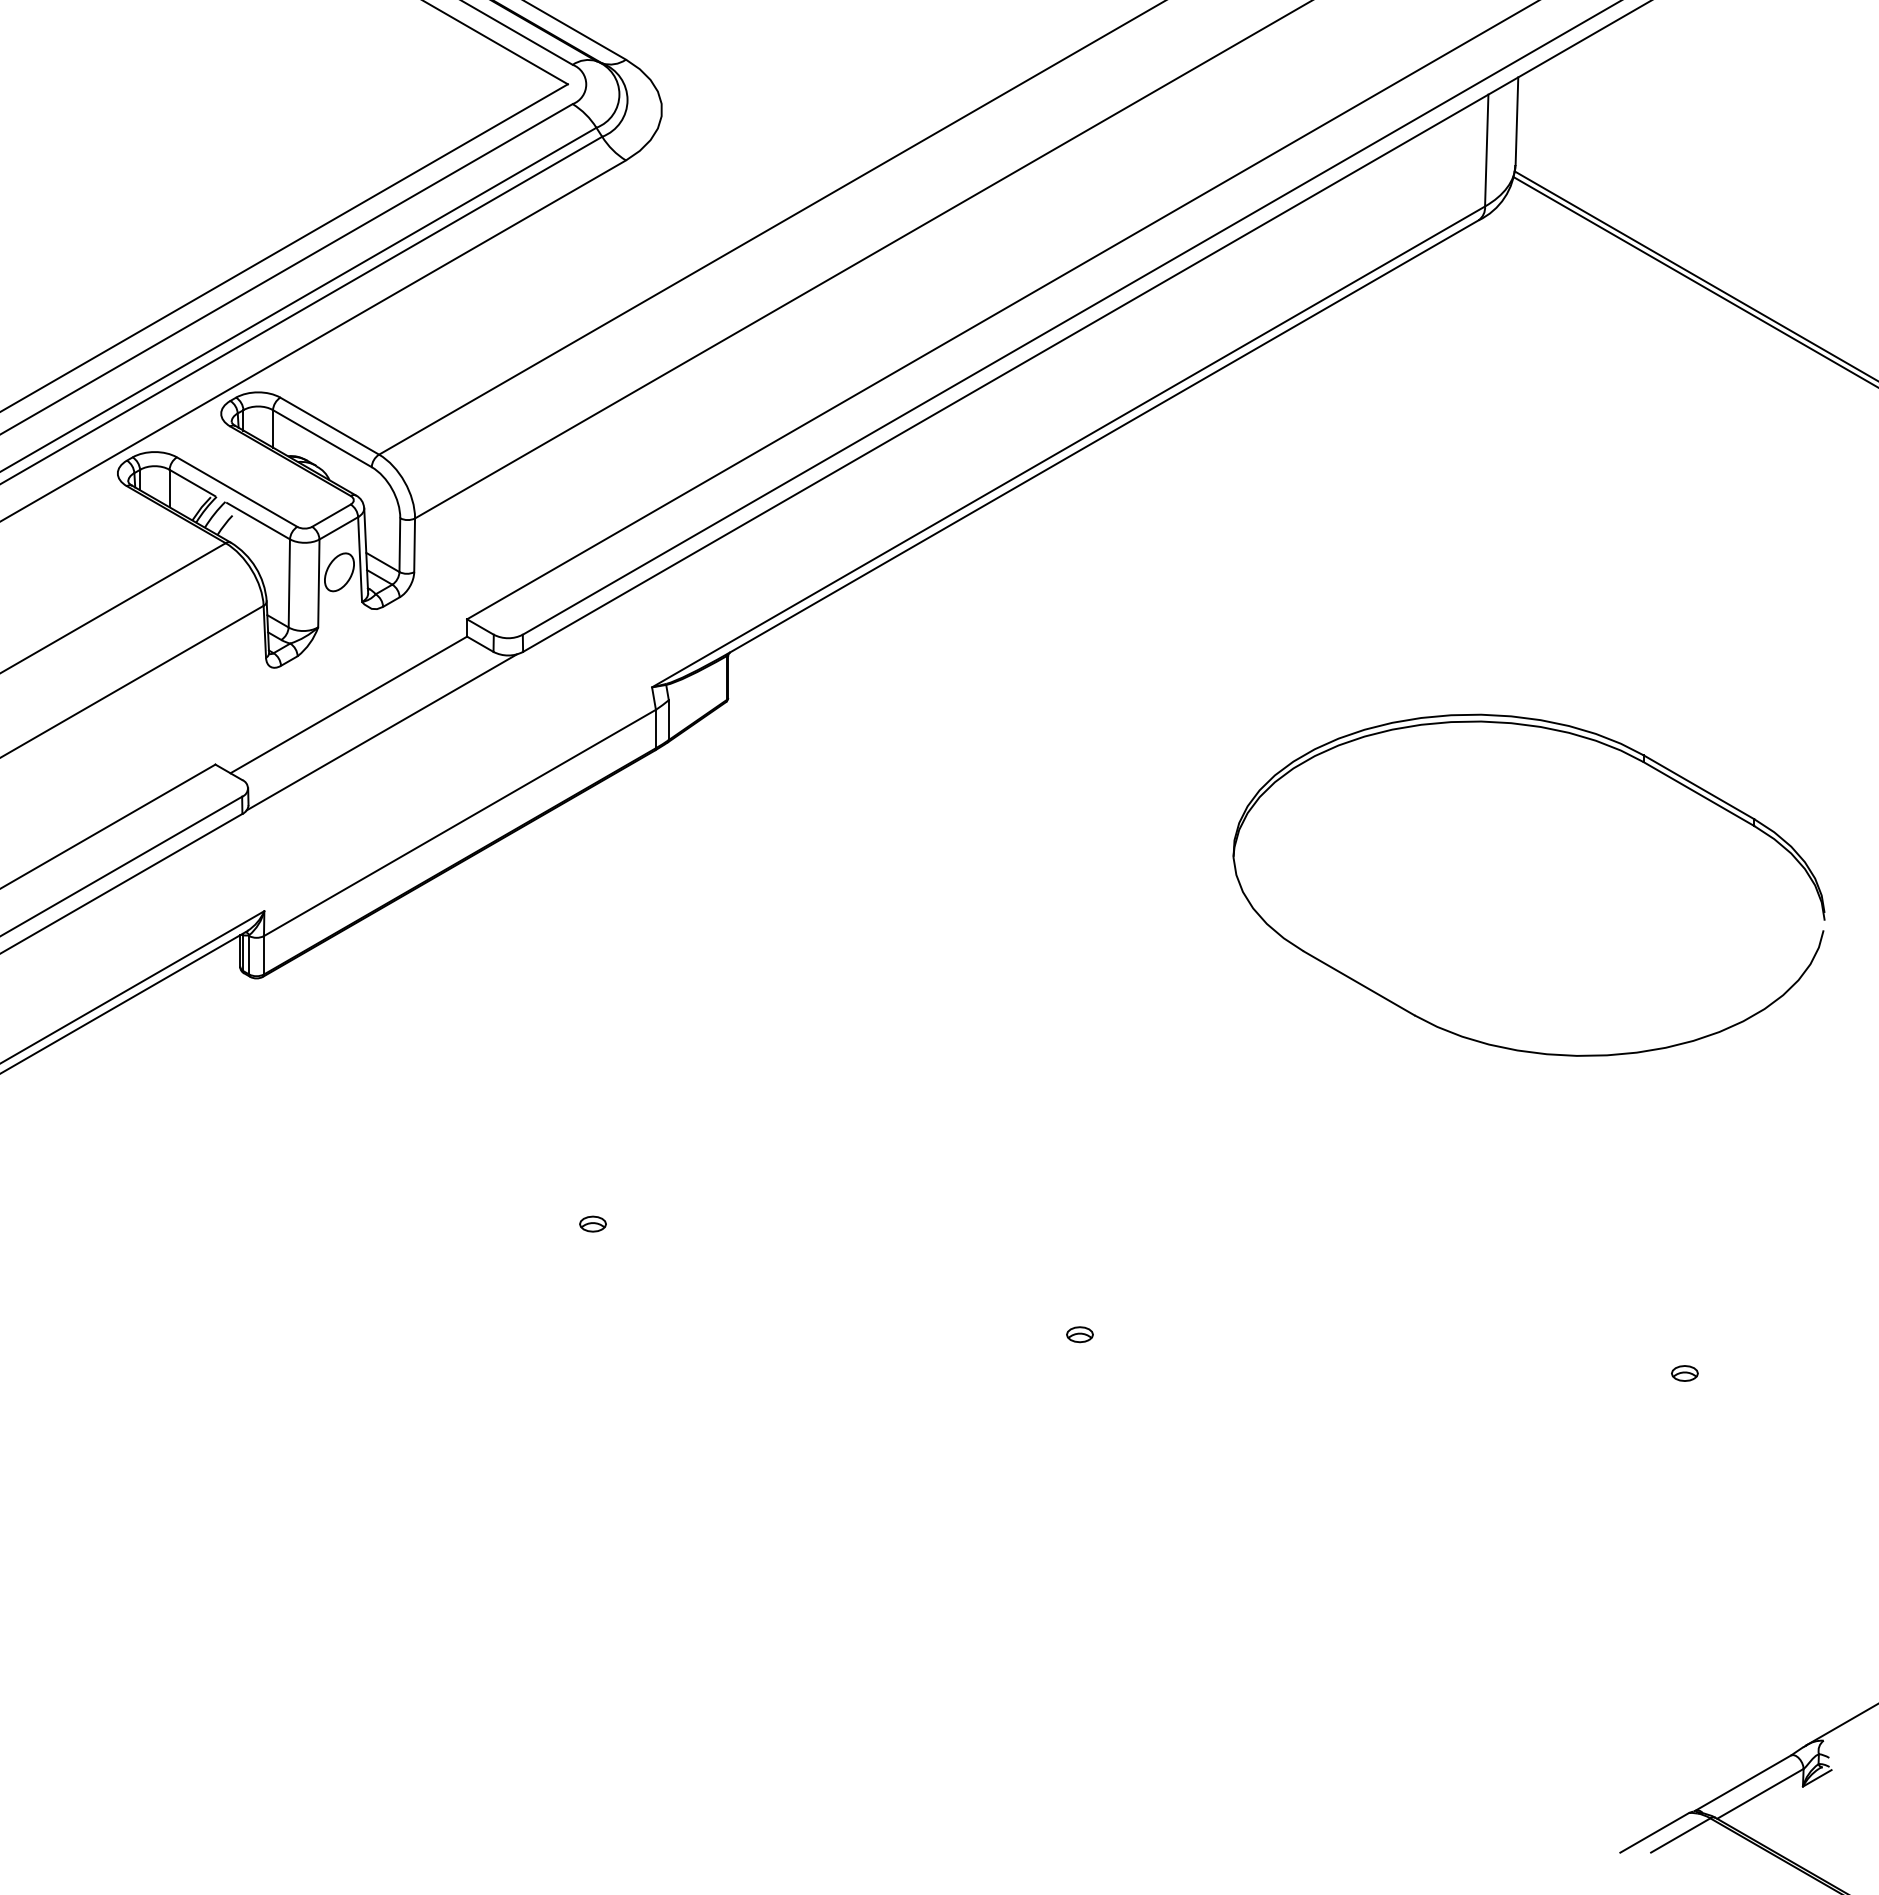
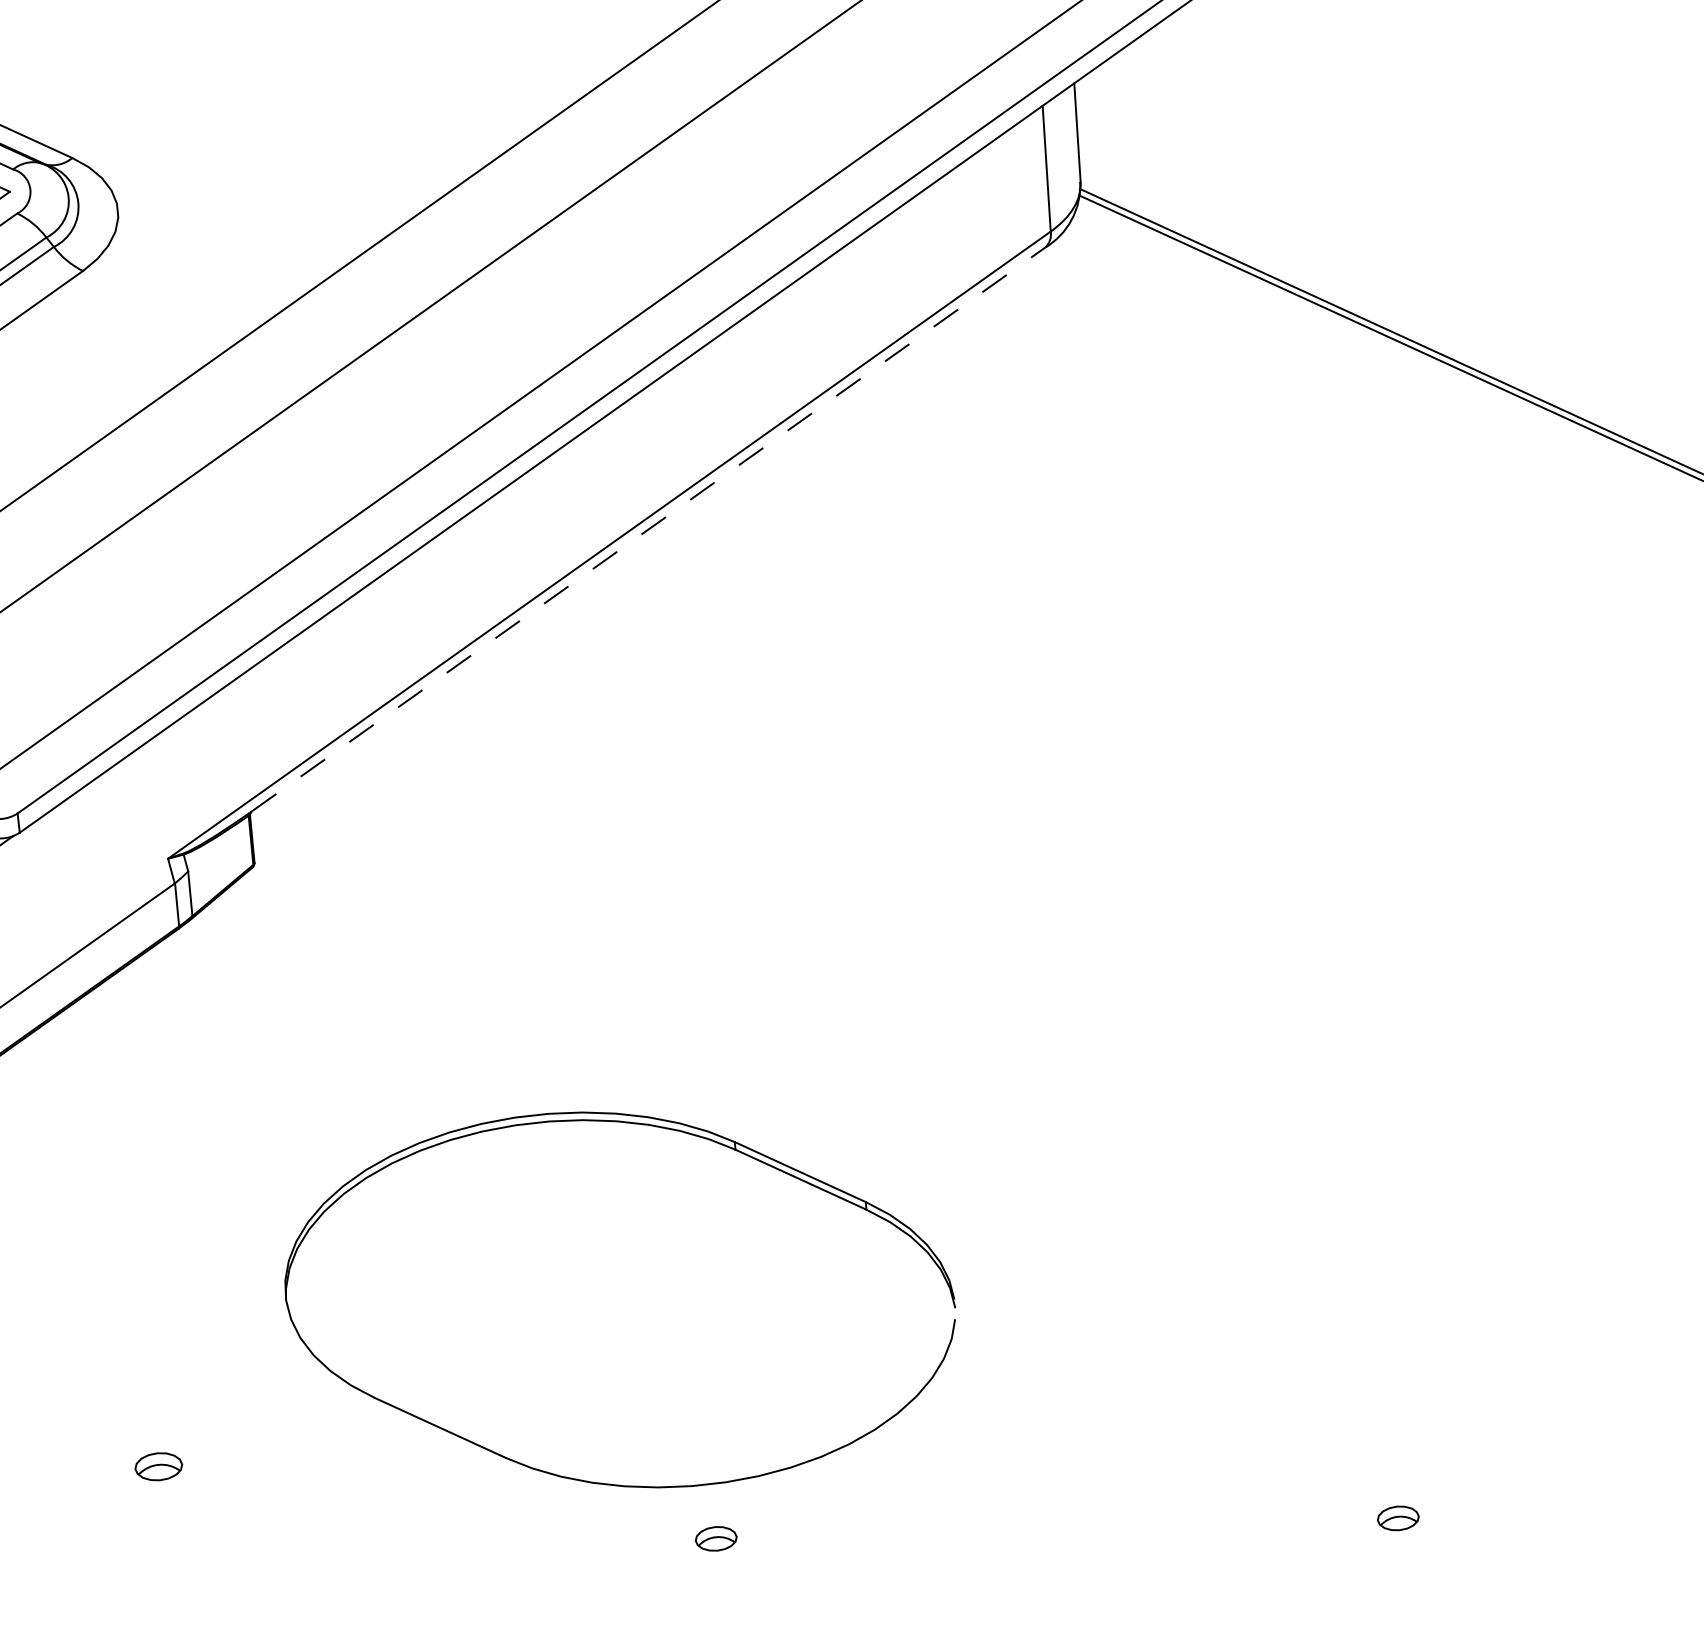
line: (1104, 436) -> (648, 529), solid -> dashed
part: (1556, 731) -> (634, 1124), moved
part: (592, 1223) -> (158, 1466), size x1.6
part: (1079, 1334) -> (715, 1538), size x1.4
part: (1684, 1373) -> (1397, 1518), size x1.4

